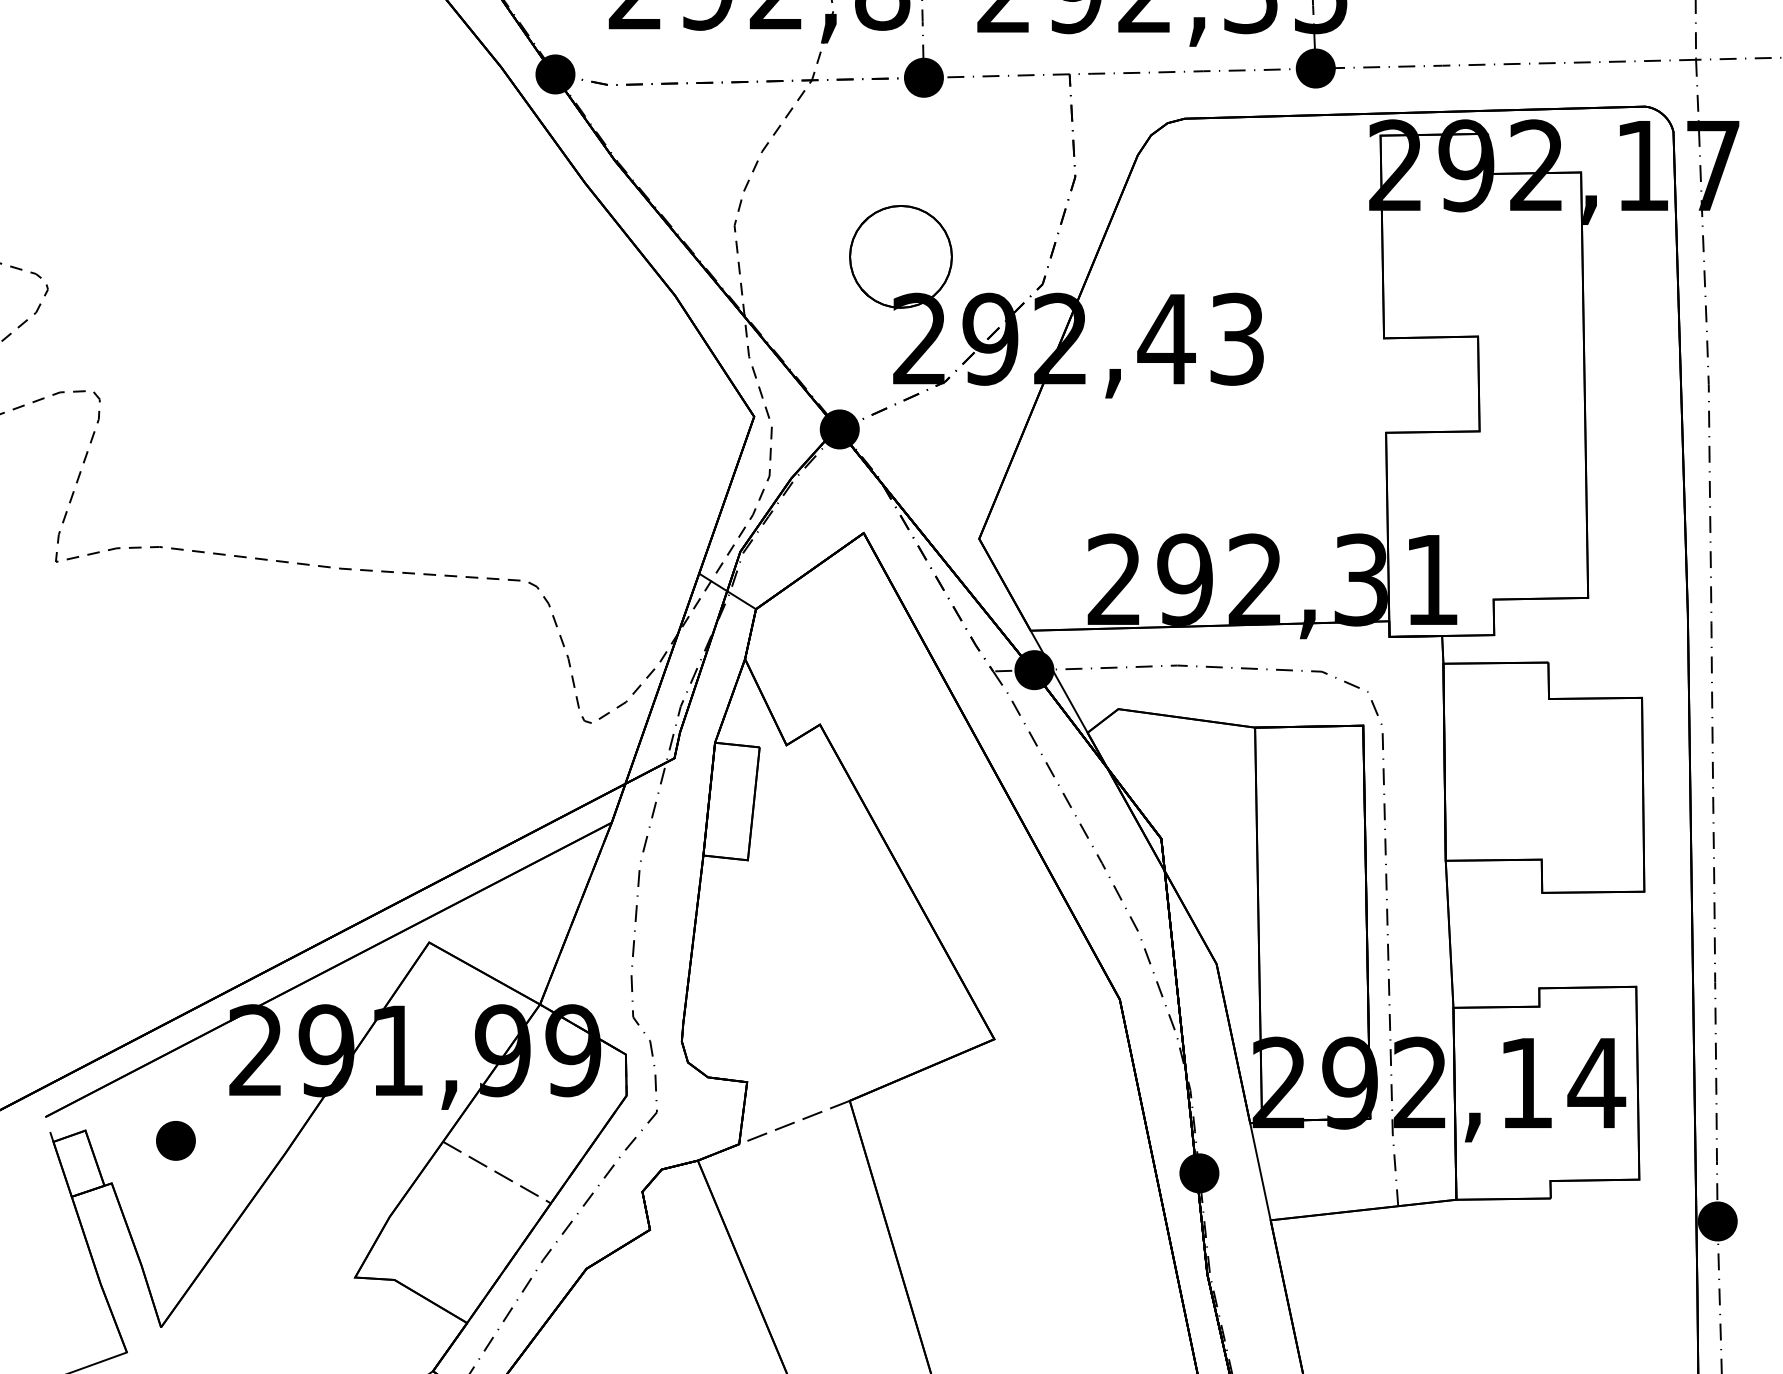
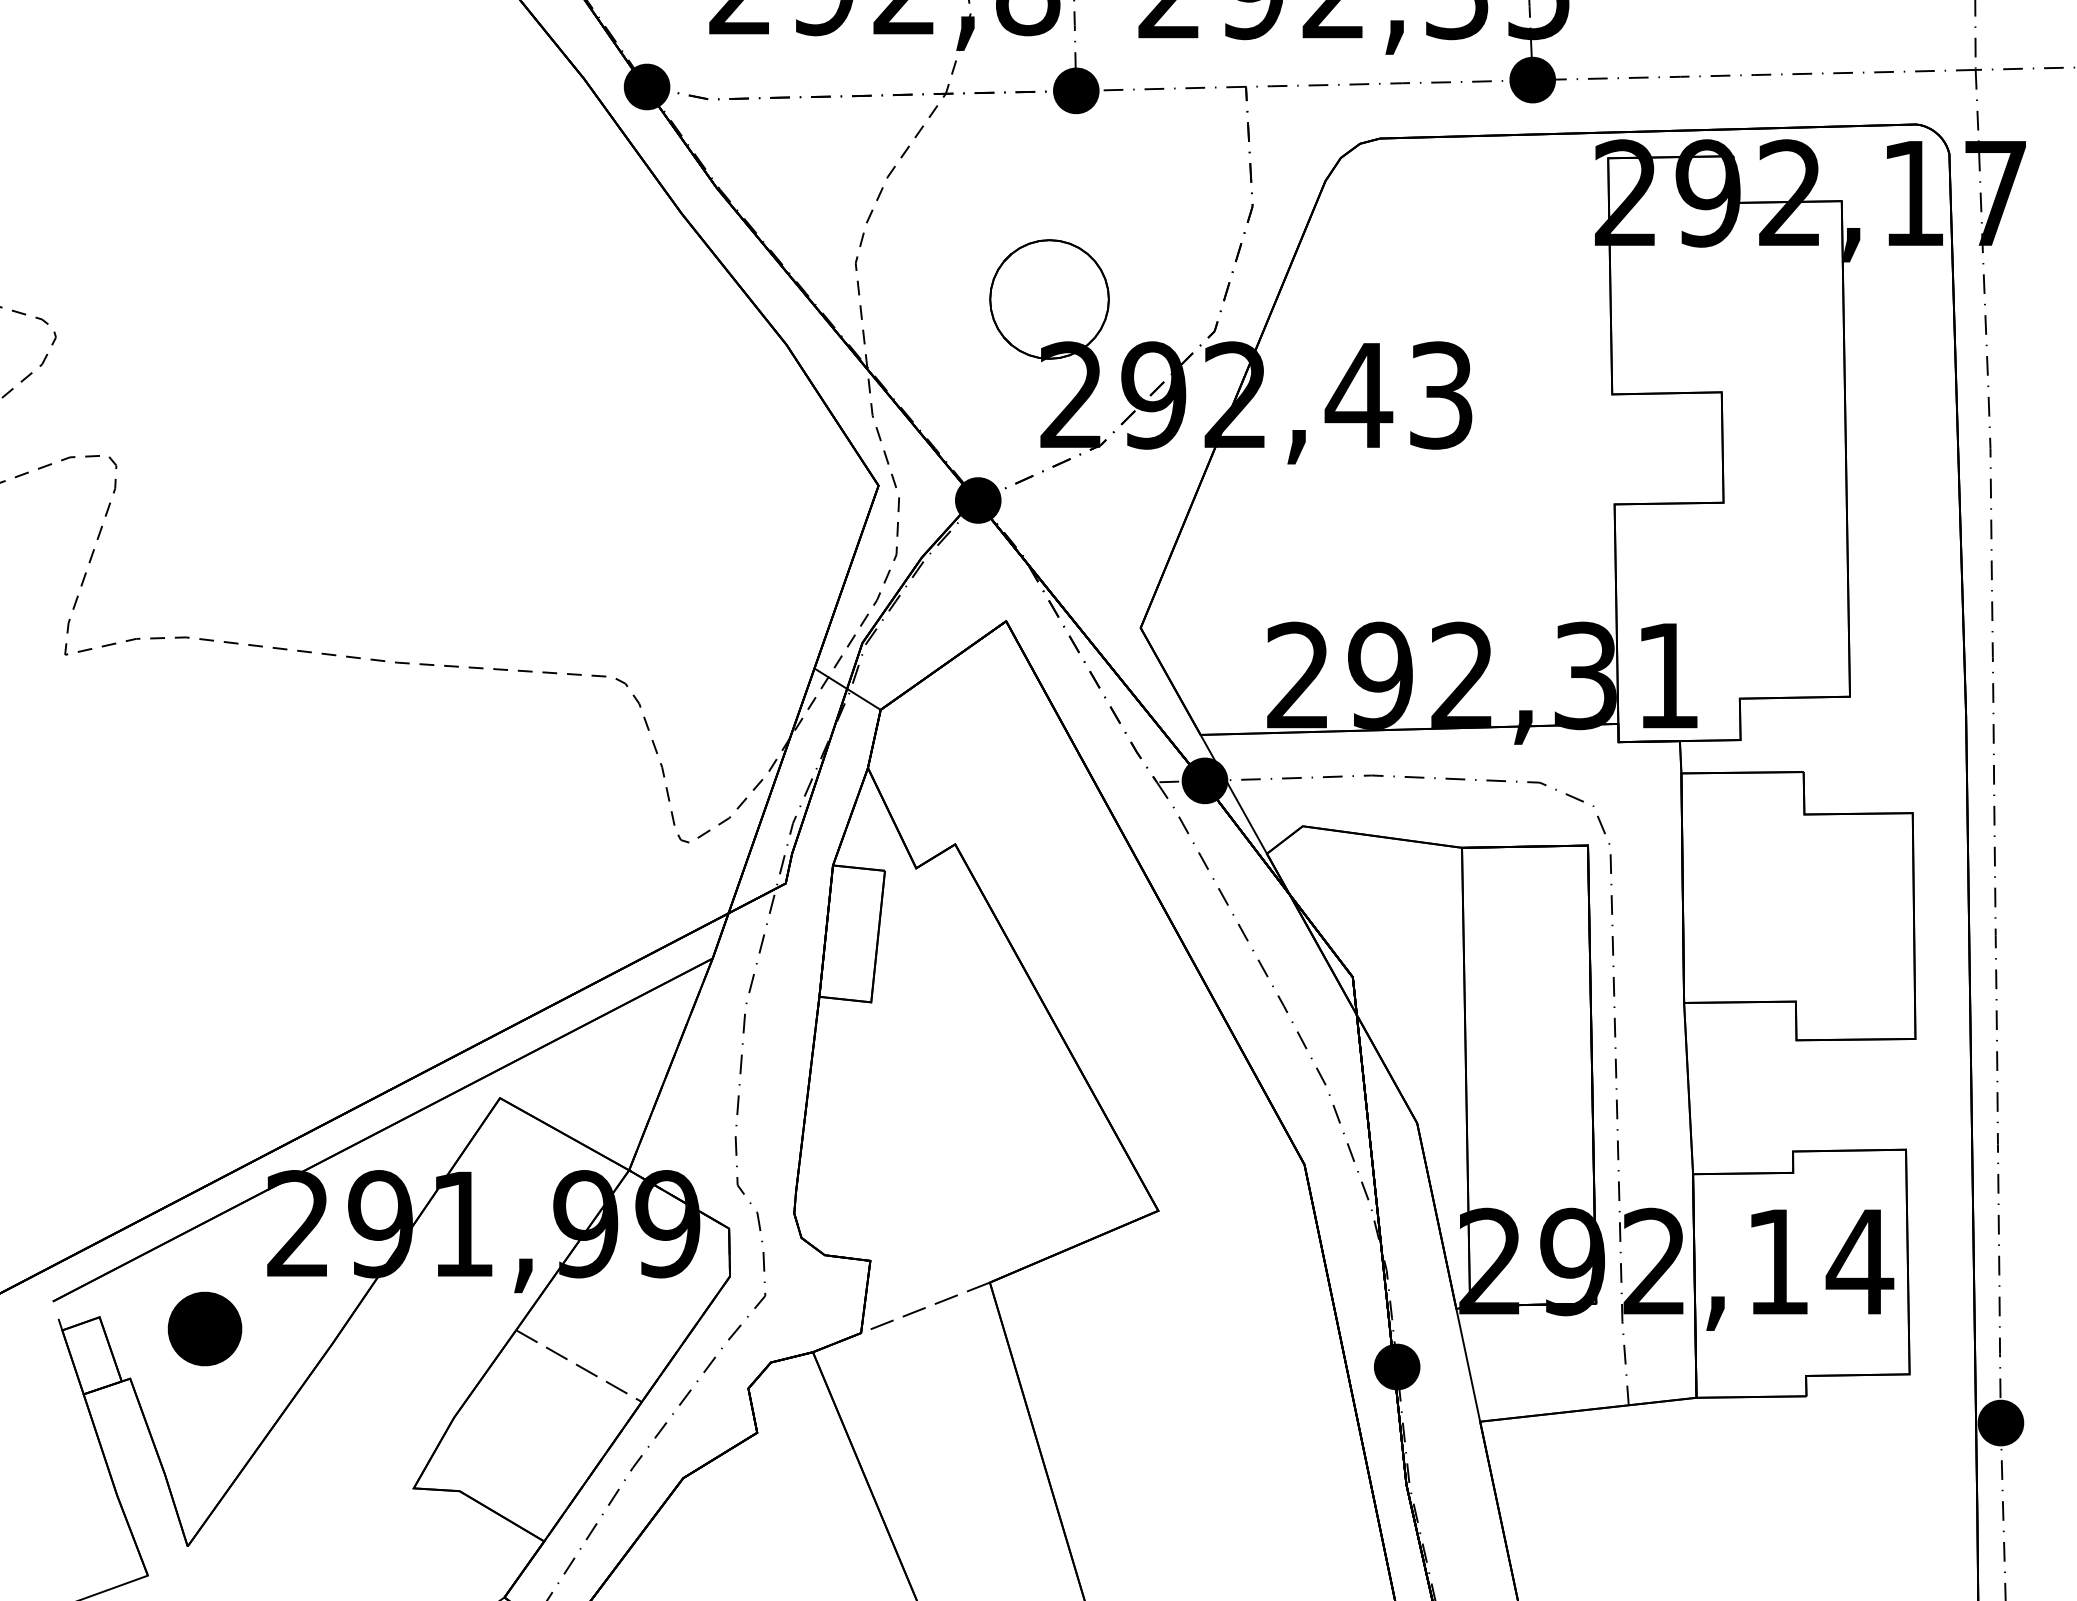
part: (175, 1141) -> (204, 1329), size x1.6

